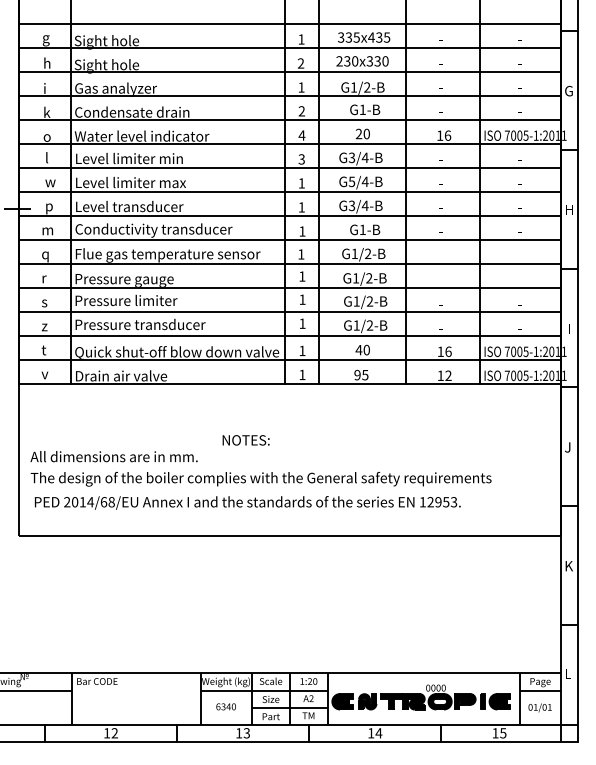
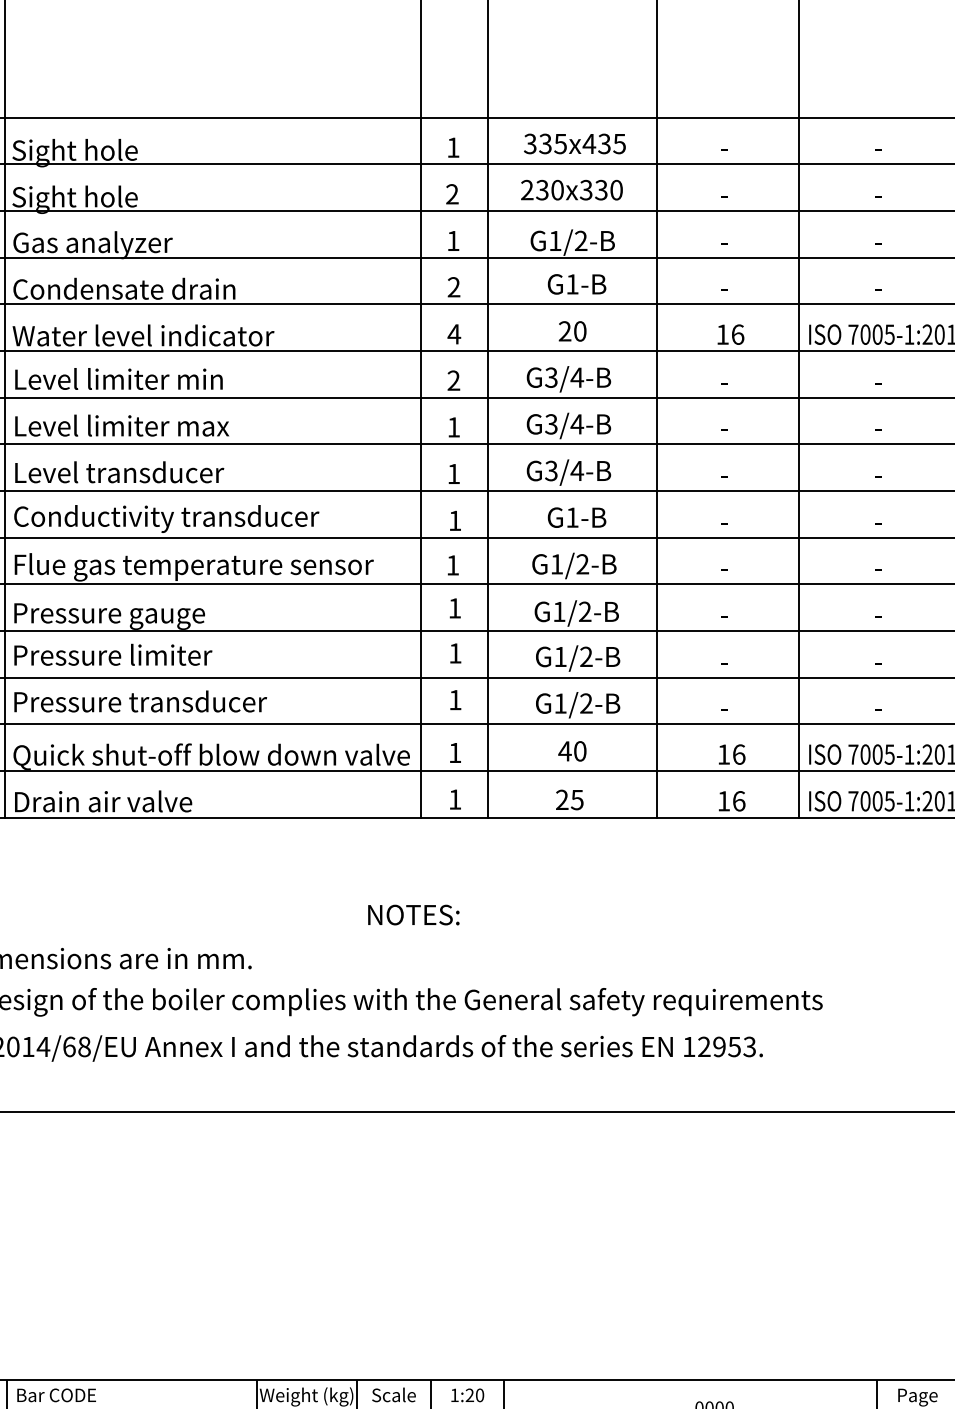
text: (301, 159) -> (453, 380), 3 -> 2
text: (352, 181) -> (552, 423), G5/4- -> G3/4-
text: (357, 375) -> (562, 800), 95 -> 25
text: (448, 375) -> (739, 800), 12 -> 16
text: (245, 440) -> (412, 915), moved

